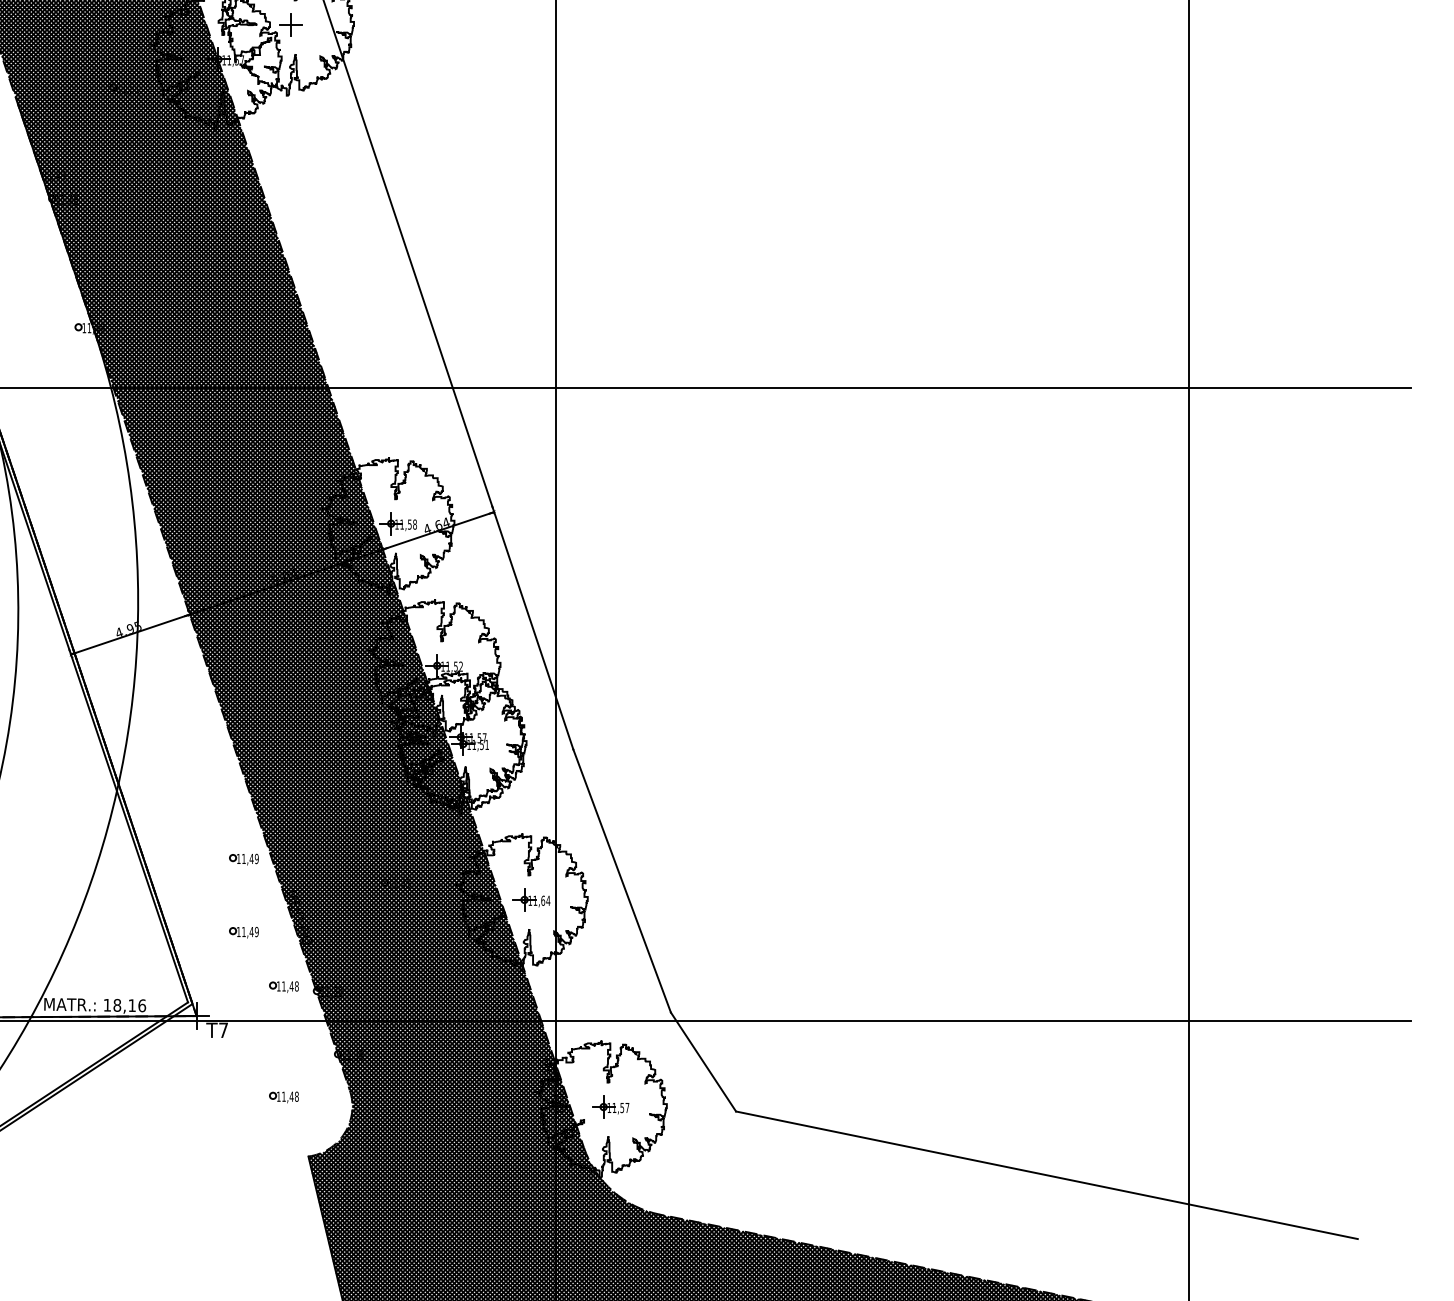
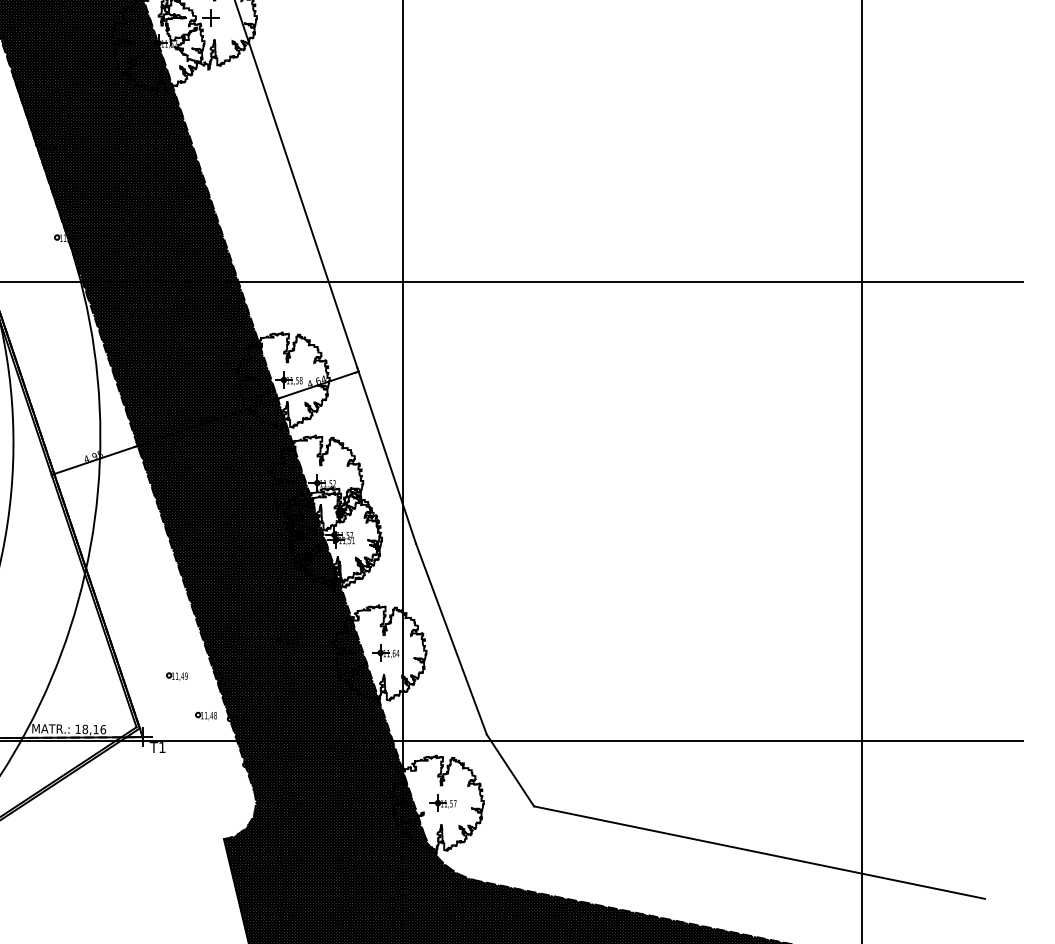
part: (243, 859) -> (176, 623), removed
text: (223, 1030) -> (162, 747), T7 -> T1
part: (283, 1096) -> (205, 795), removed

